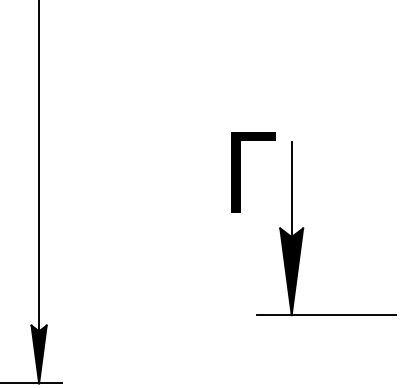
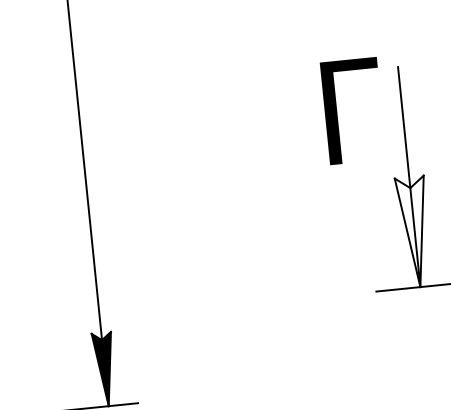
fill: (291, 271) -> (414, 231), removed

